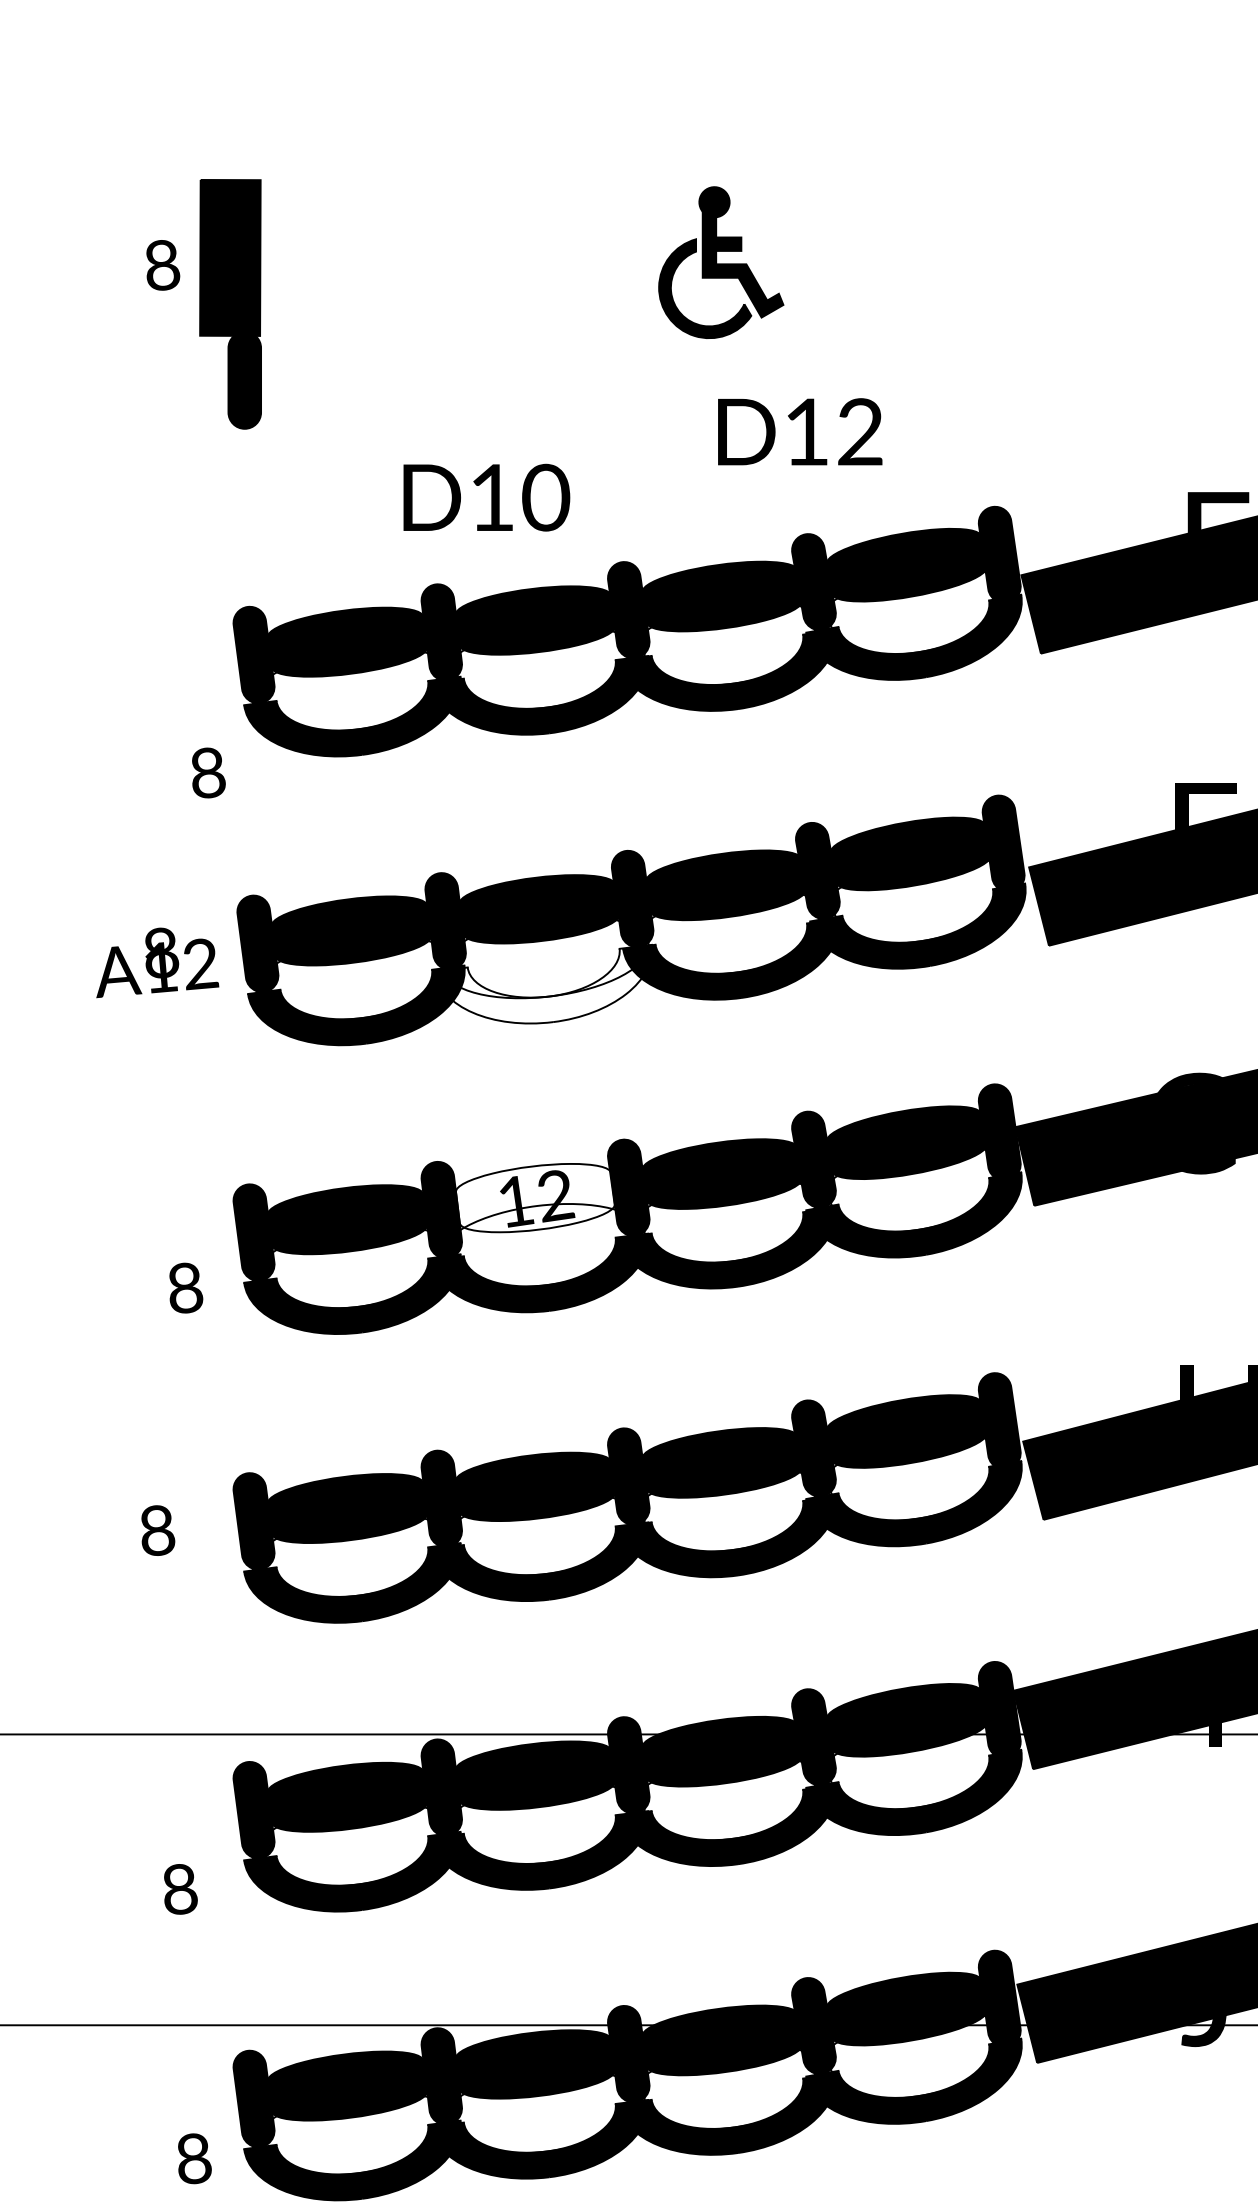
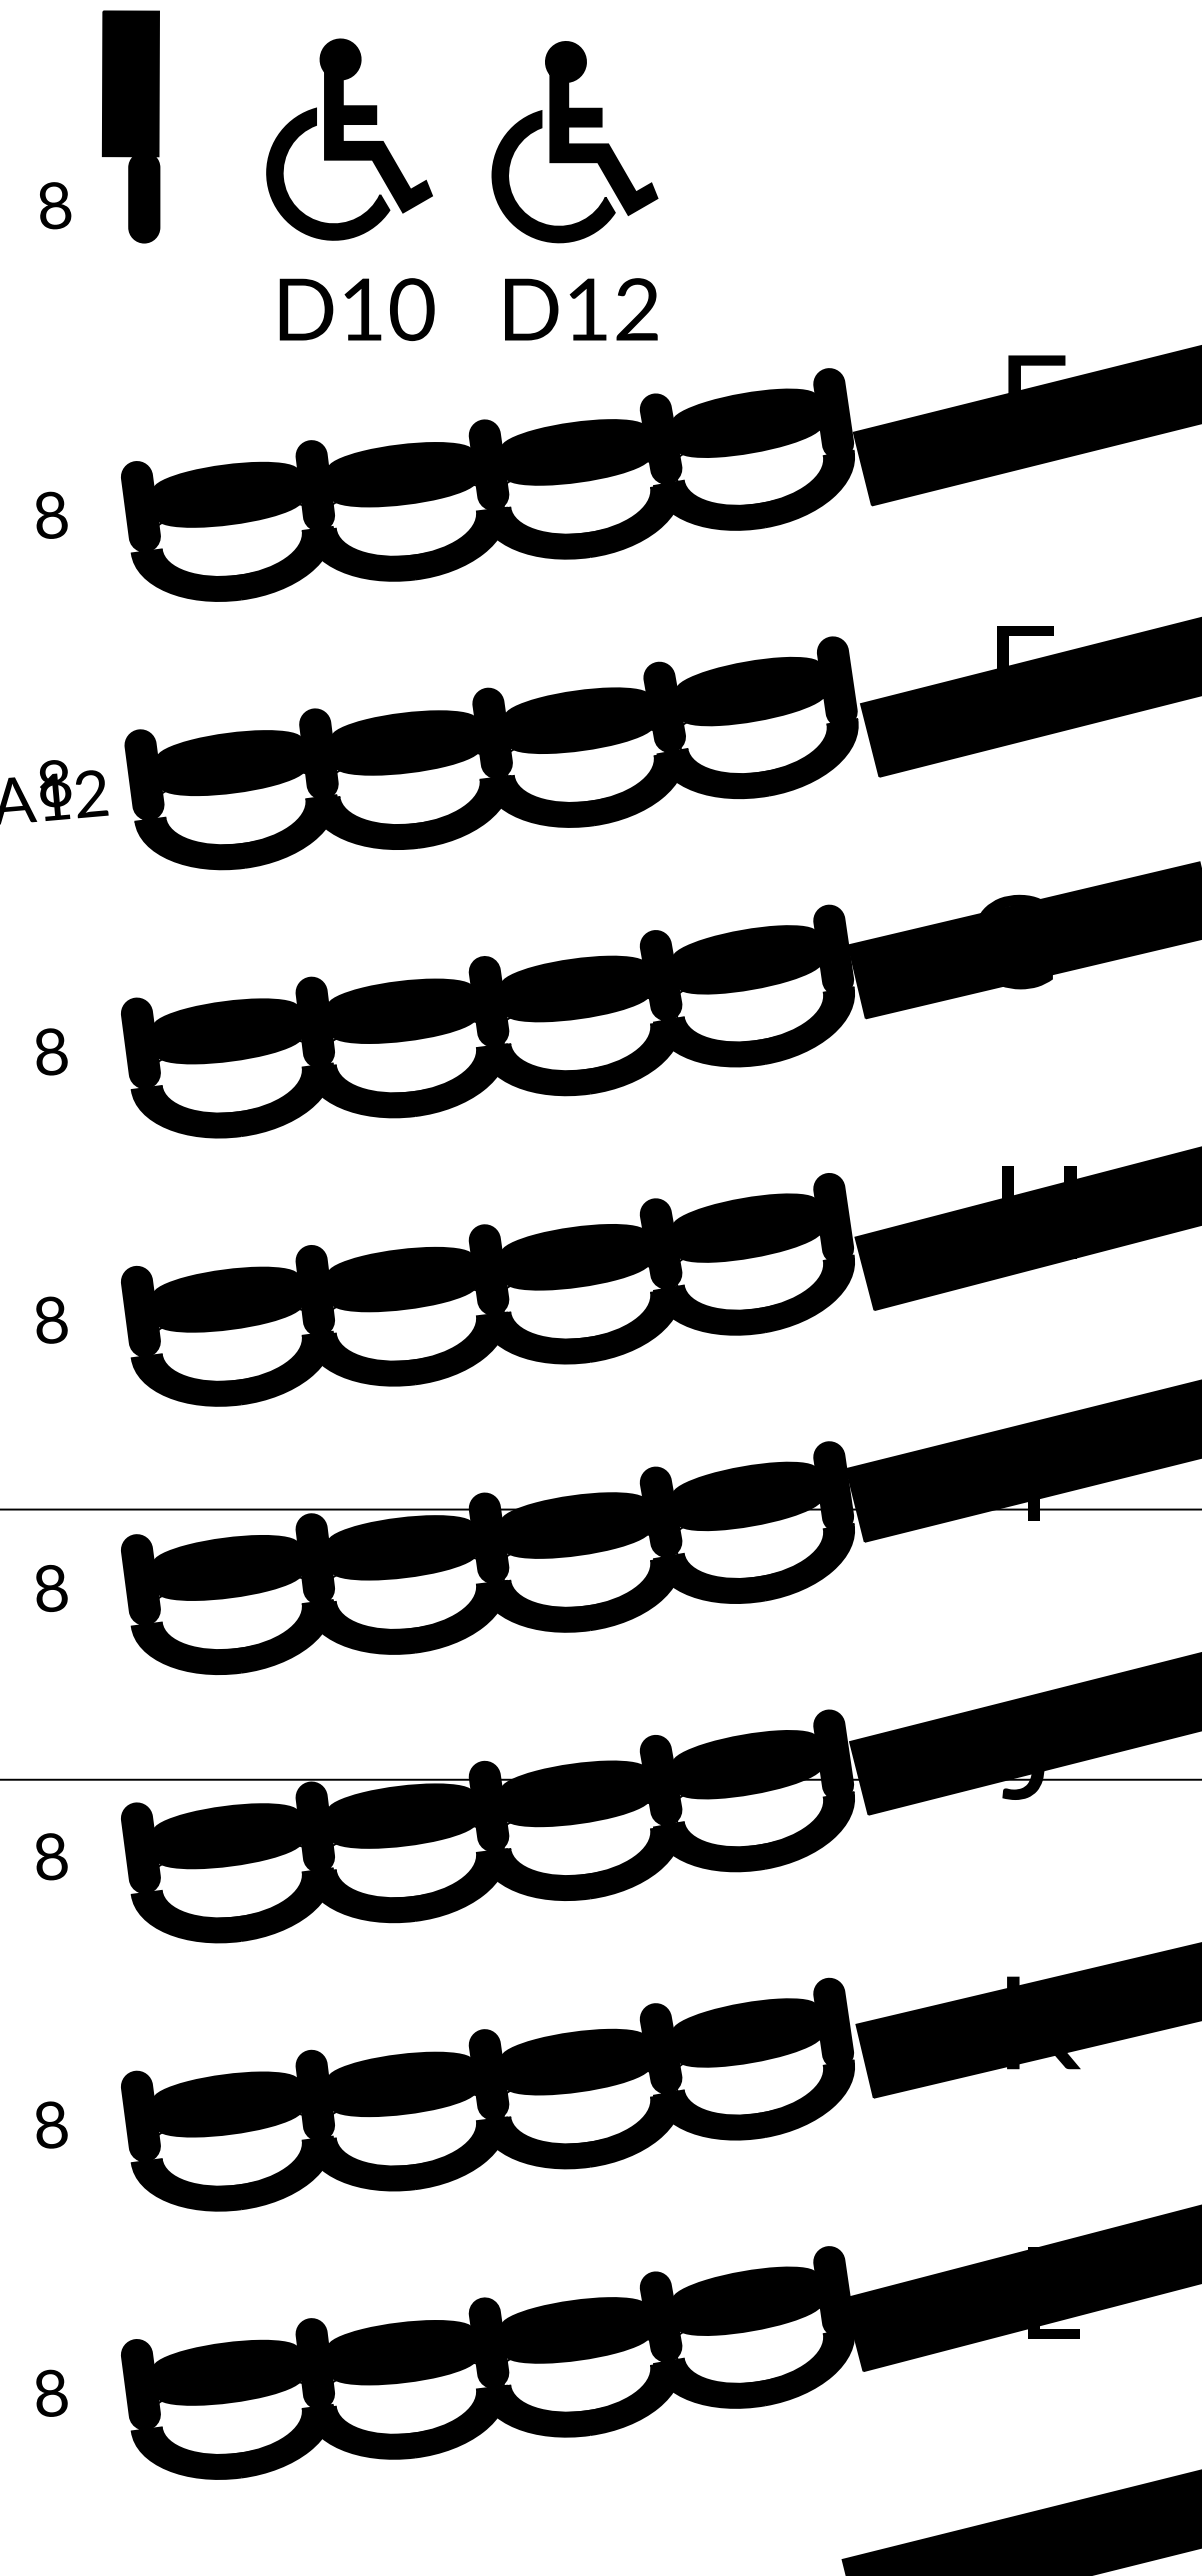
part: (478, 259) -> (349, 139), added
part: (720, 262) -> (574, 142), size x1.43
text: (163, 265) -> (55, 205), moved
part: (229, 303) -> (130, 126), moved
text: (800, 431) -> (581, 309), moved
text: (486, 497) -> (356, 309), moved
text: (208, 772) -> (51, 514), moved
fill: (543, 984) -> (409, 812), added
fill: (535, 1198) -> (402, 1011), added
text: (185, 1287) -> (51, 1051), moved
text: (180, 1889) -> (51, 1588), moved
text: (194, 2158) -> (51, 1856), moved

